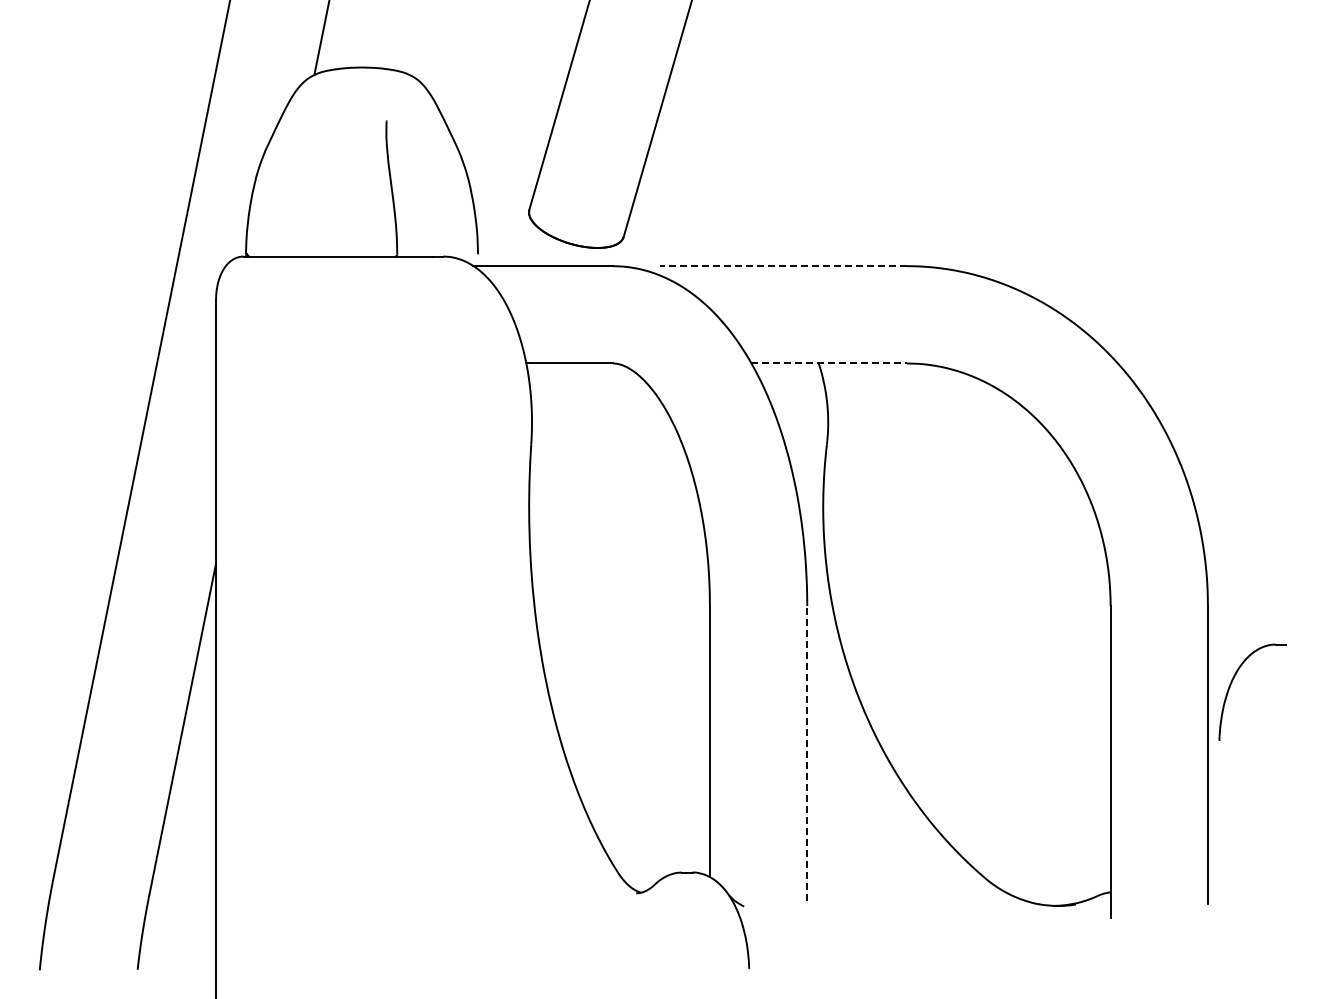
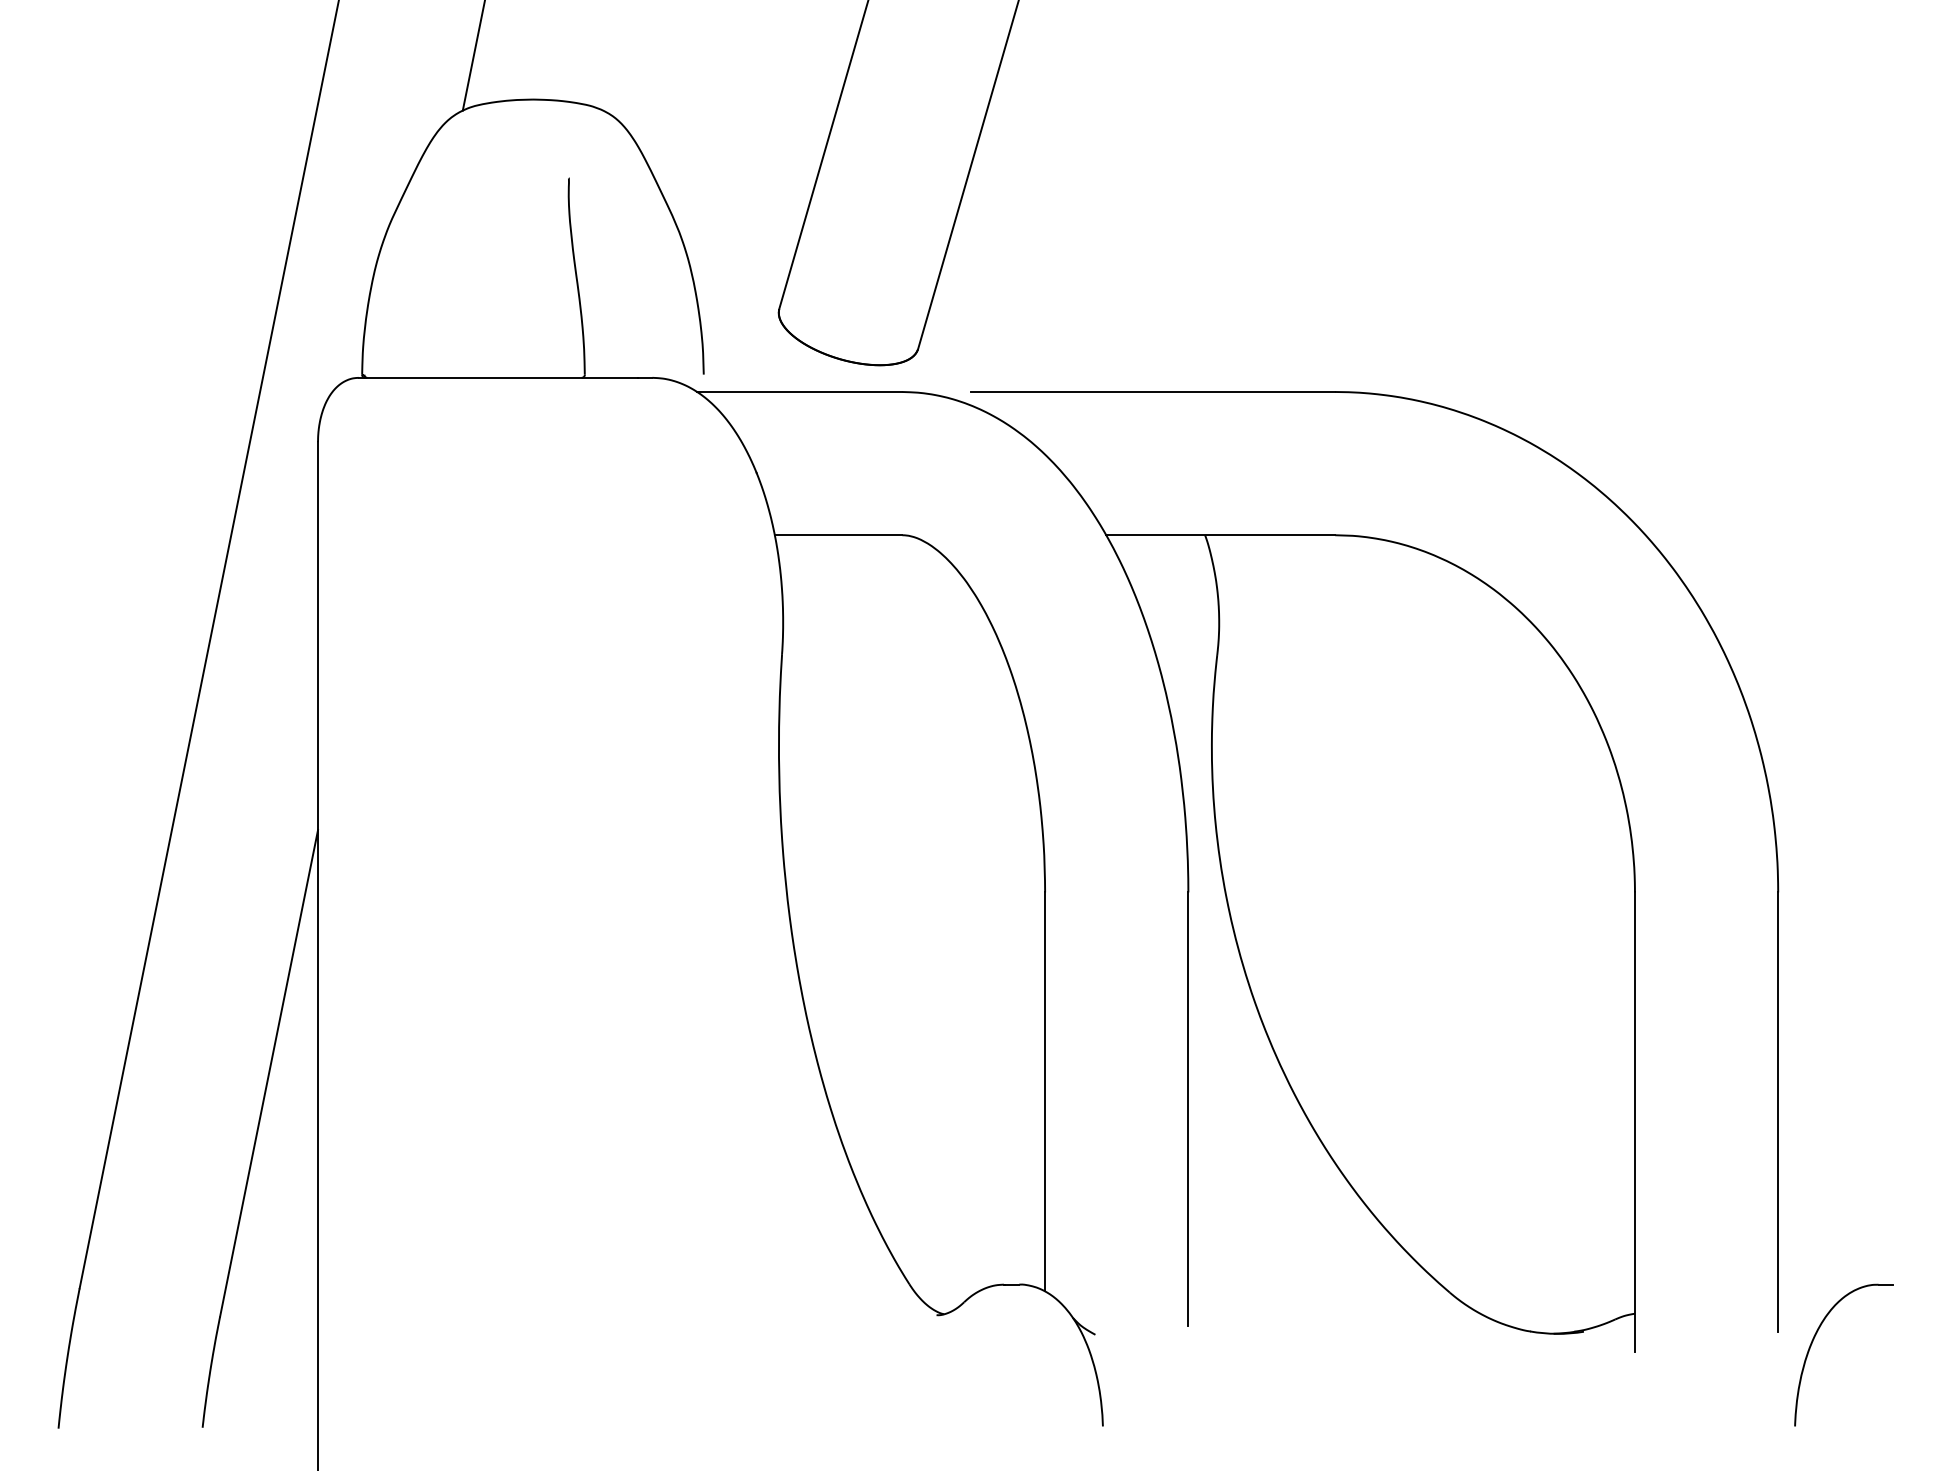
line: (783, 266) -> (1153, 392), dashed -> solid
line: (829, 363) -> (1221, 535), dashed -> solid
part: (1231, 685) -> (1812, 1344), moved
line: (807, 752) -> (1188, 1107), dashed -> solid

